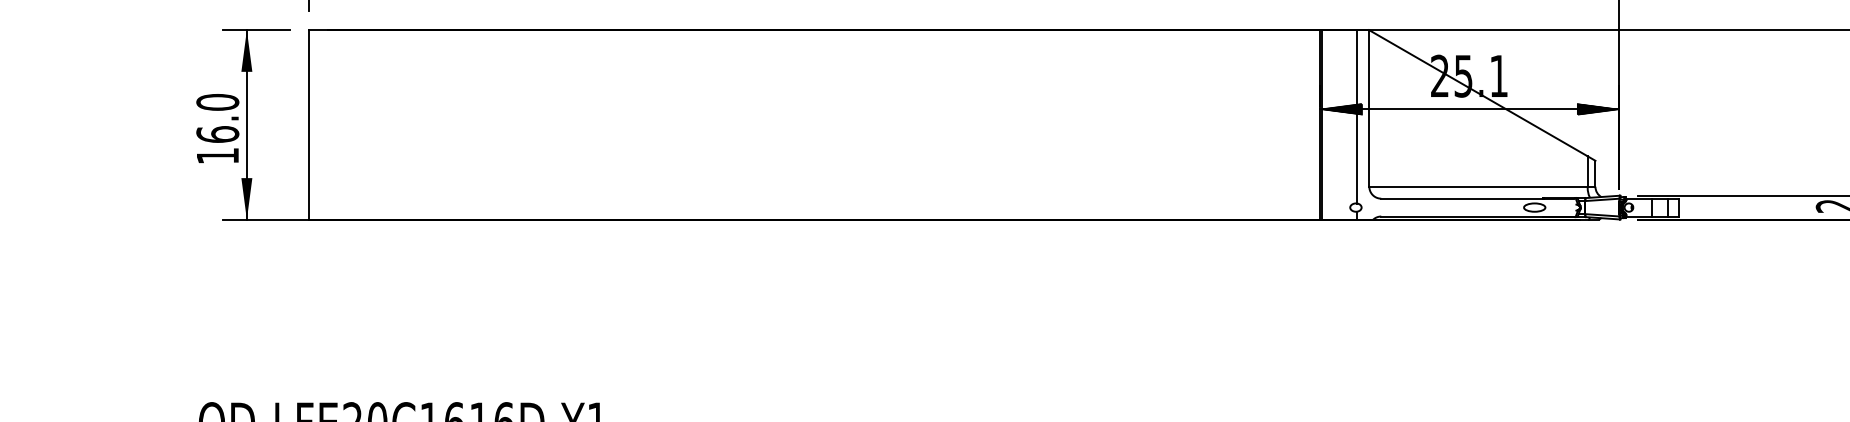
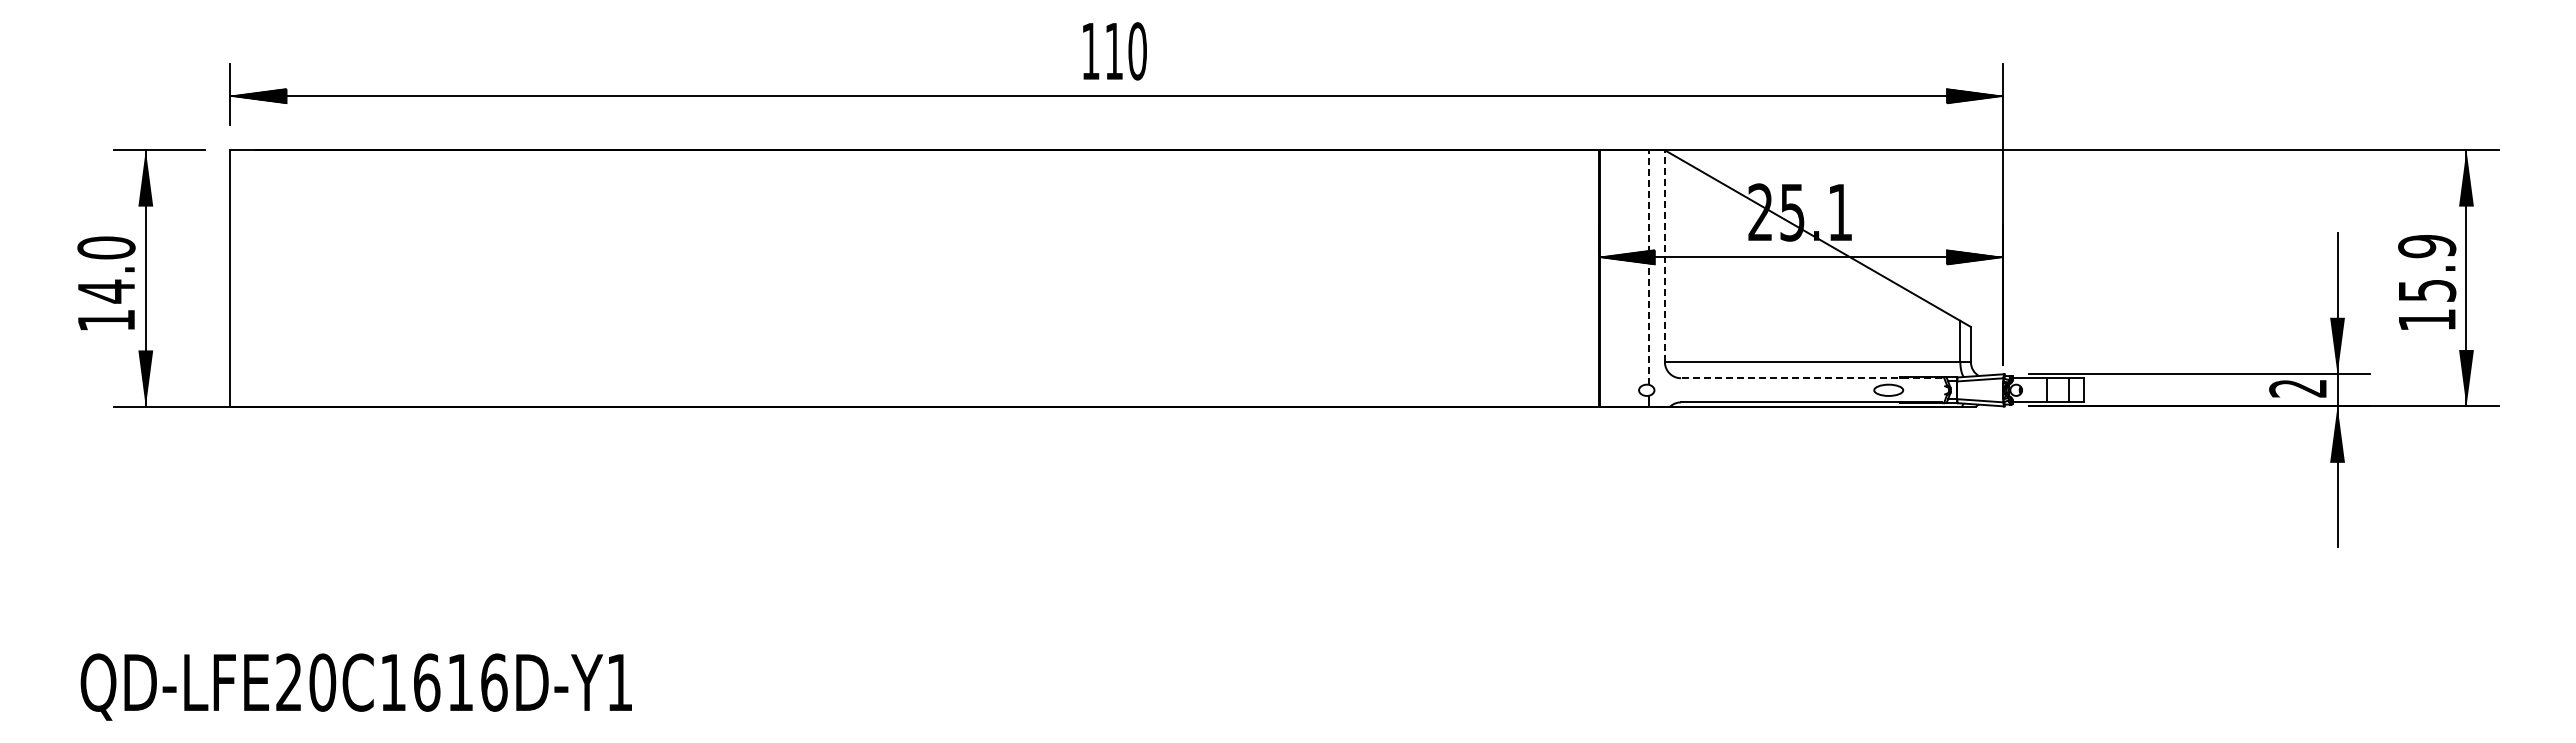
line: (1369, 108) -> (1664, 256), solid -> dashed
line: (1357, 116) -> (1648, 267), solid -> dashed
text: (217, 134) -> (106, 291), 16.0 -> 14.0
line: (1477, 198) -> (1811, 378), solid -> dashed

